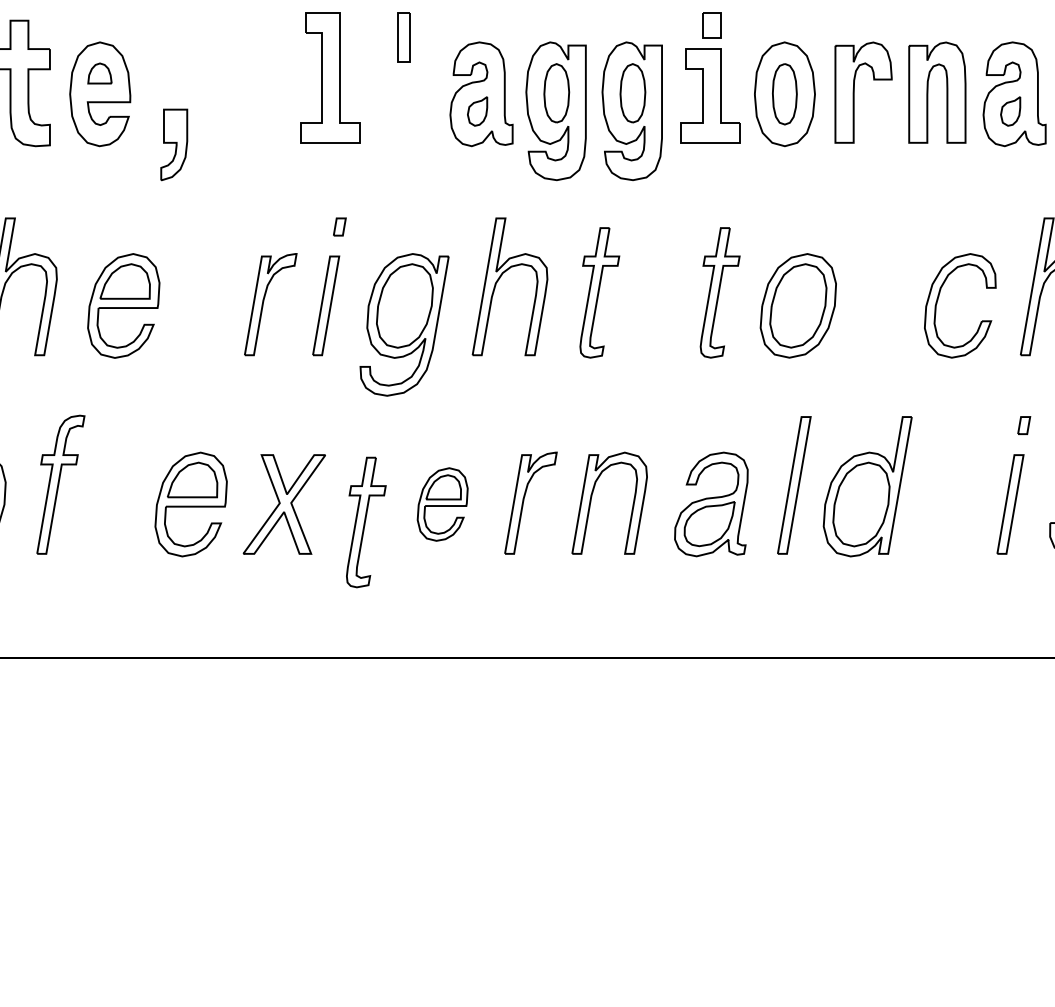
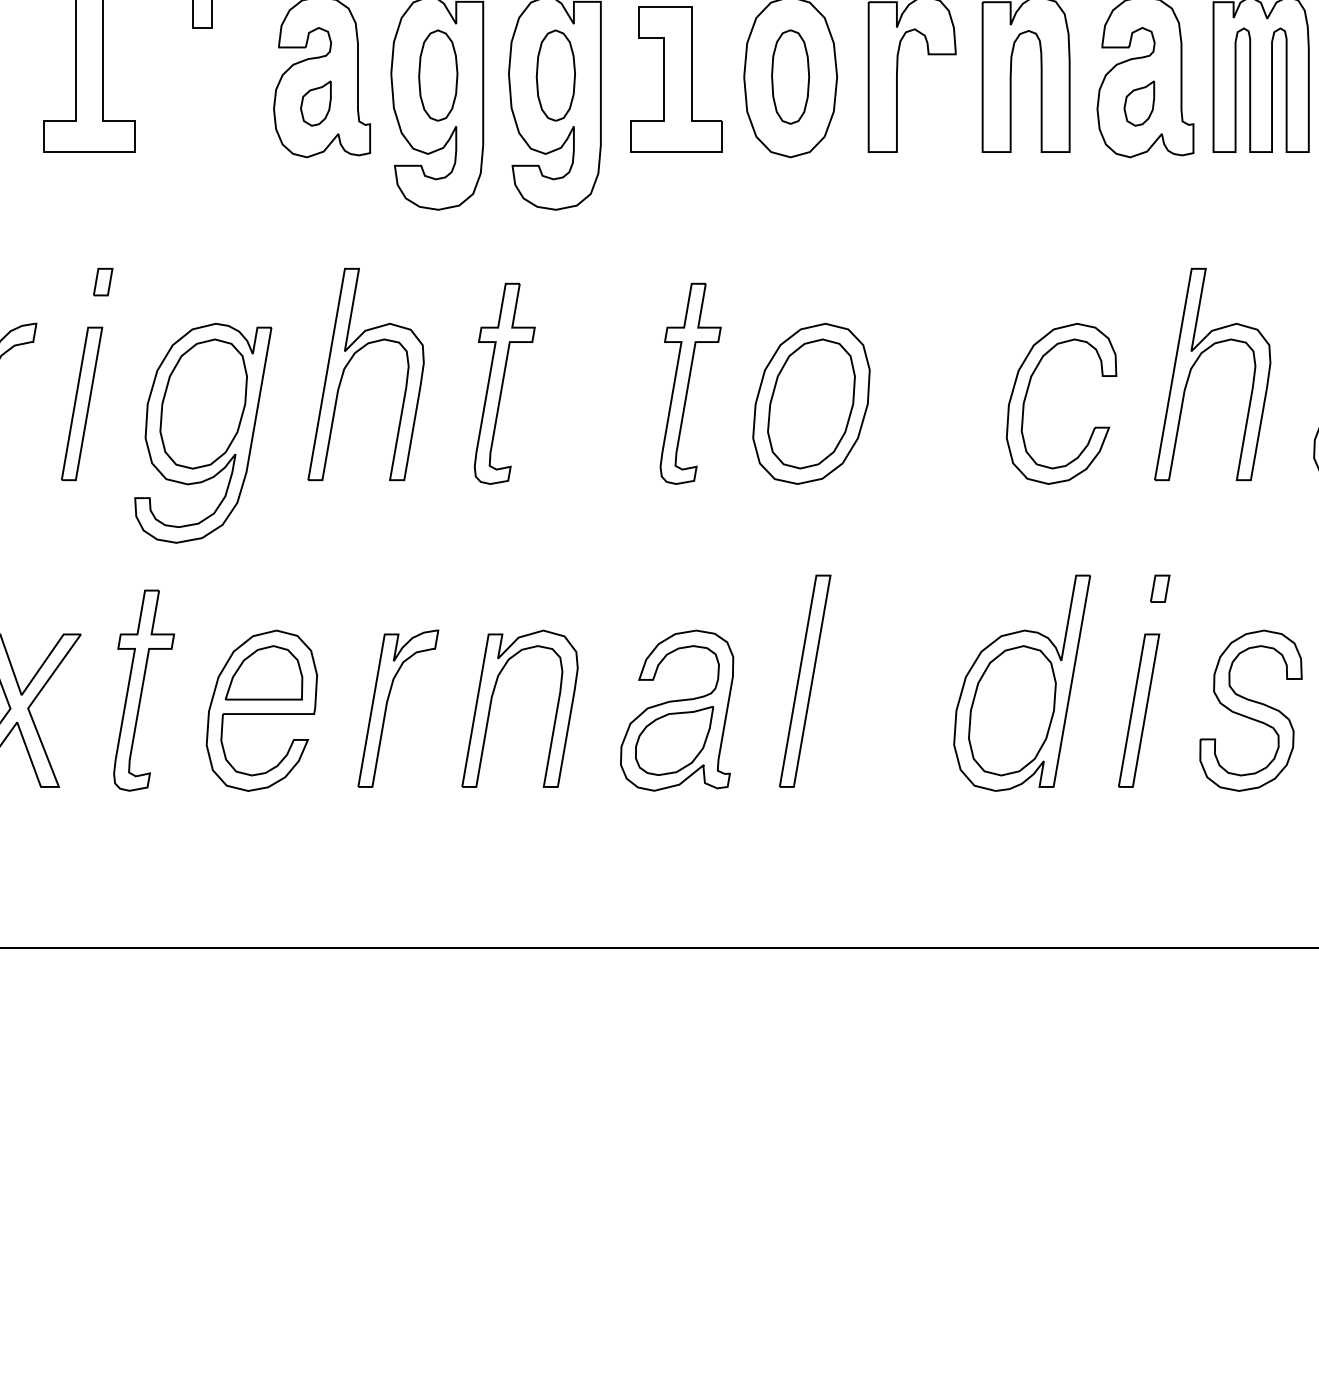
part: (867, 486) -> (1021, 682), moved
part: (442, 504) -> (261, 710), size x1.43
part: (366, 522) -> (144, 690), moved

